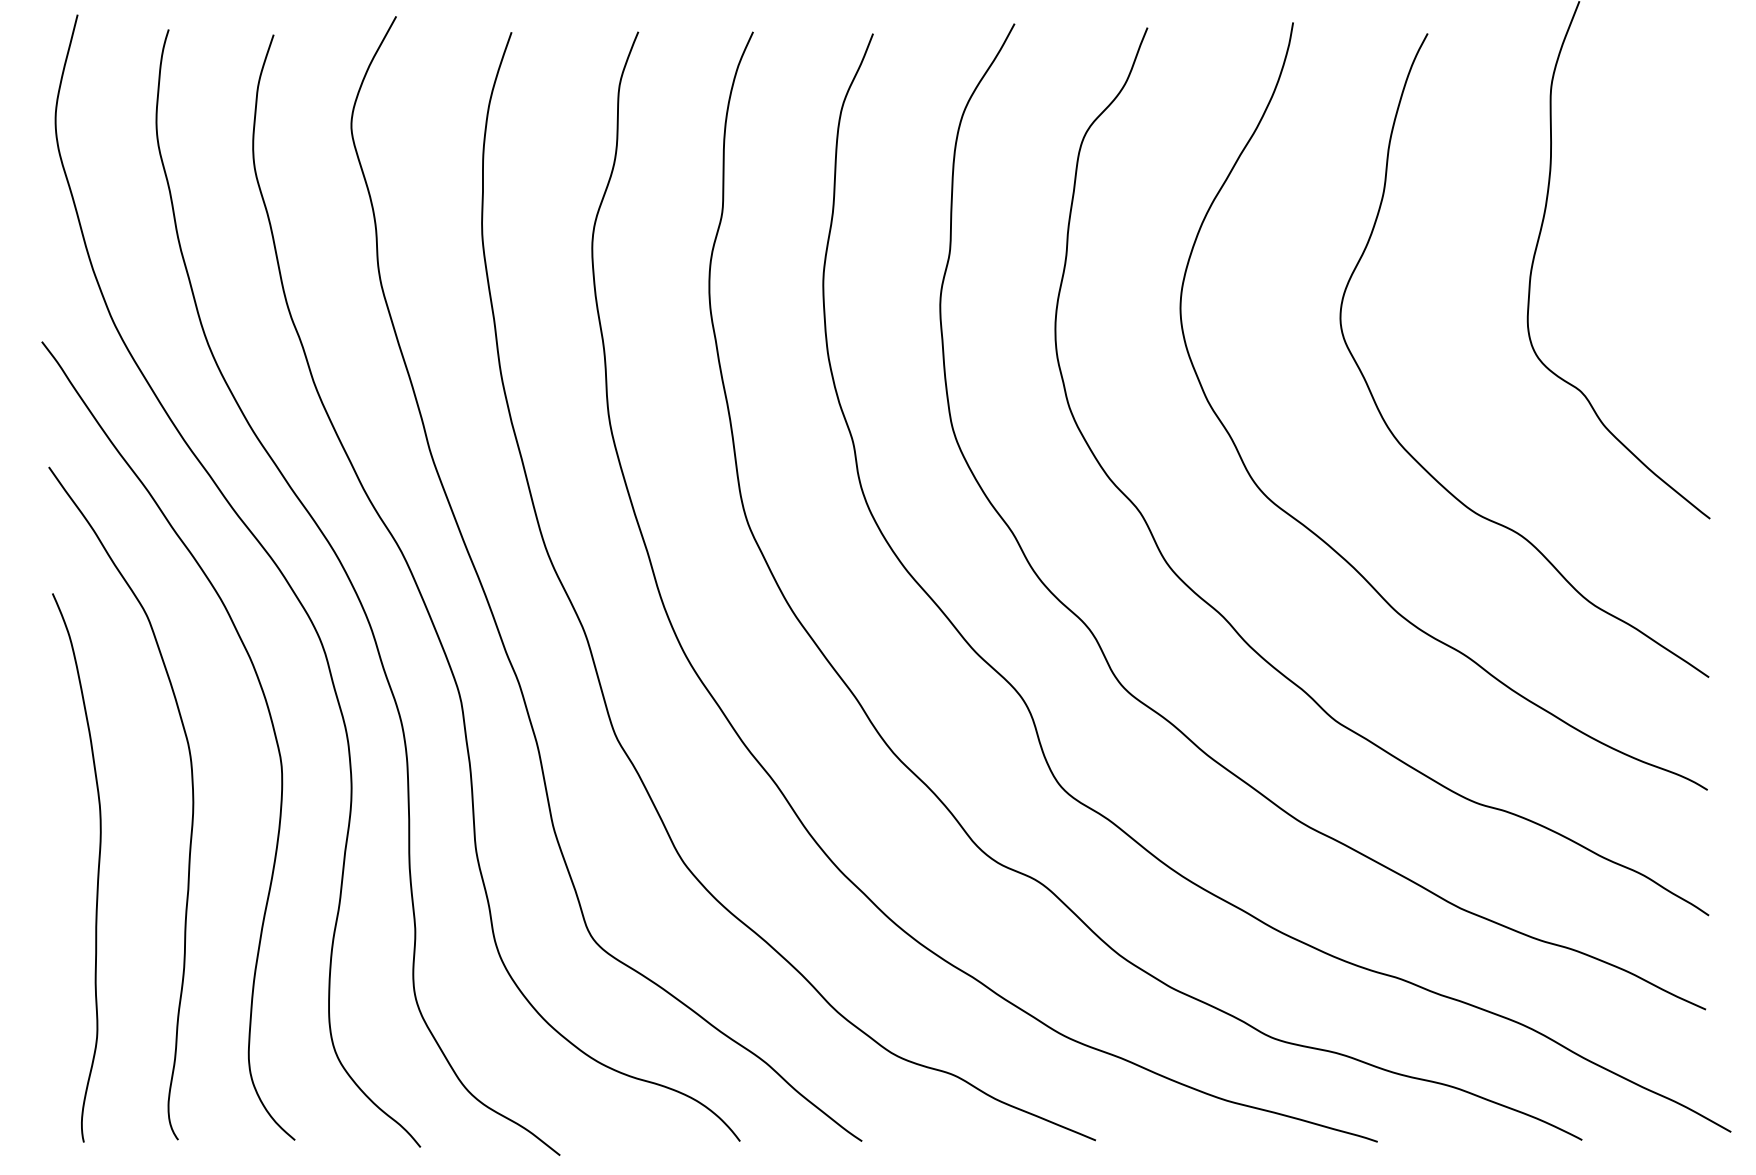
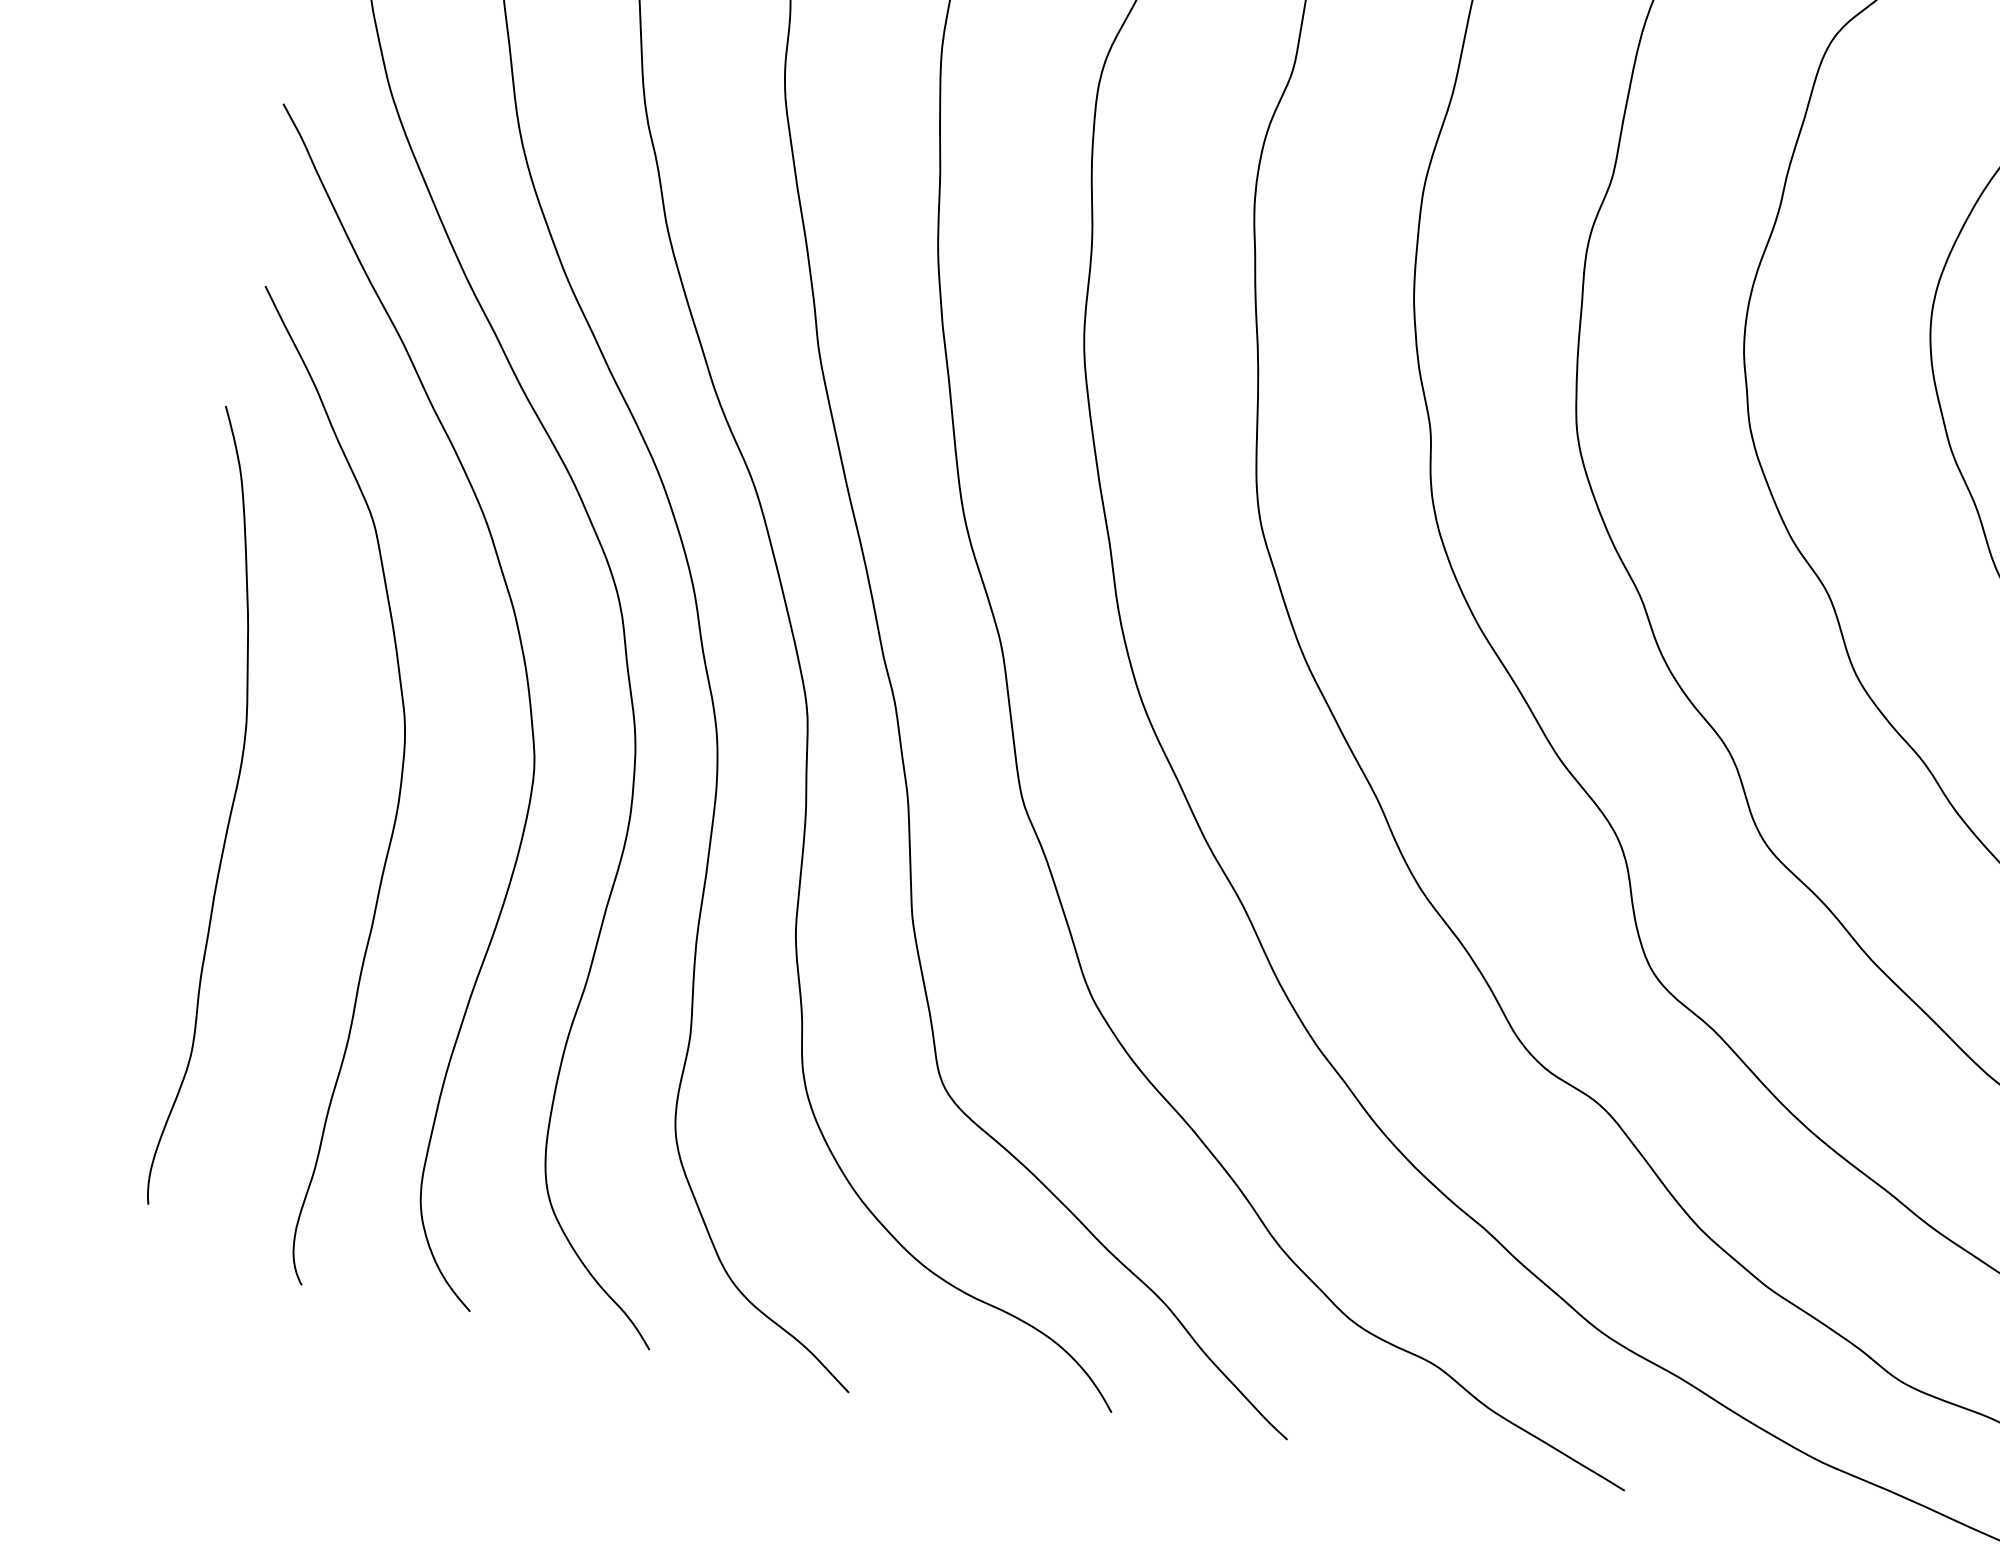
curve: (97, 869) -> (228, 814), moved

